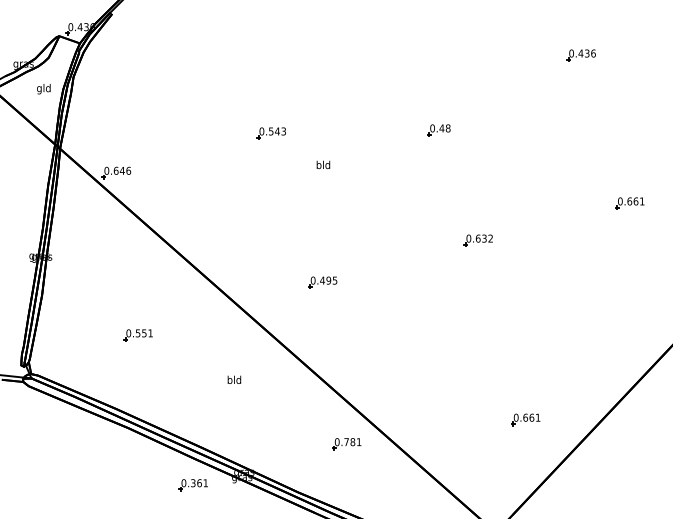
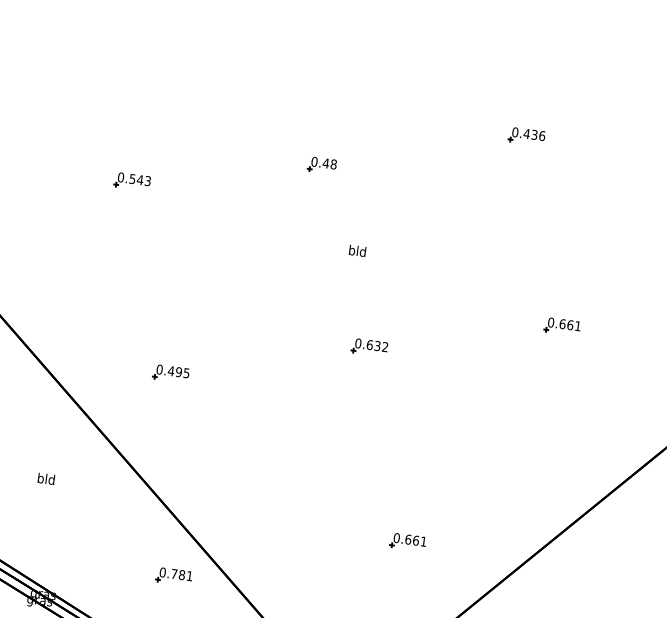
part: (438, 130) -> (321, 165), moved
text: (323, 164) -> (357, 250), moved
part: (525, 419) -> (407, 541), moved

